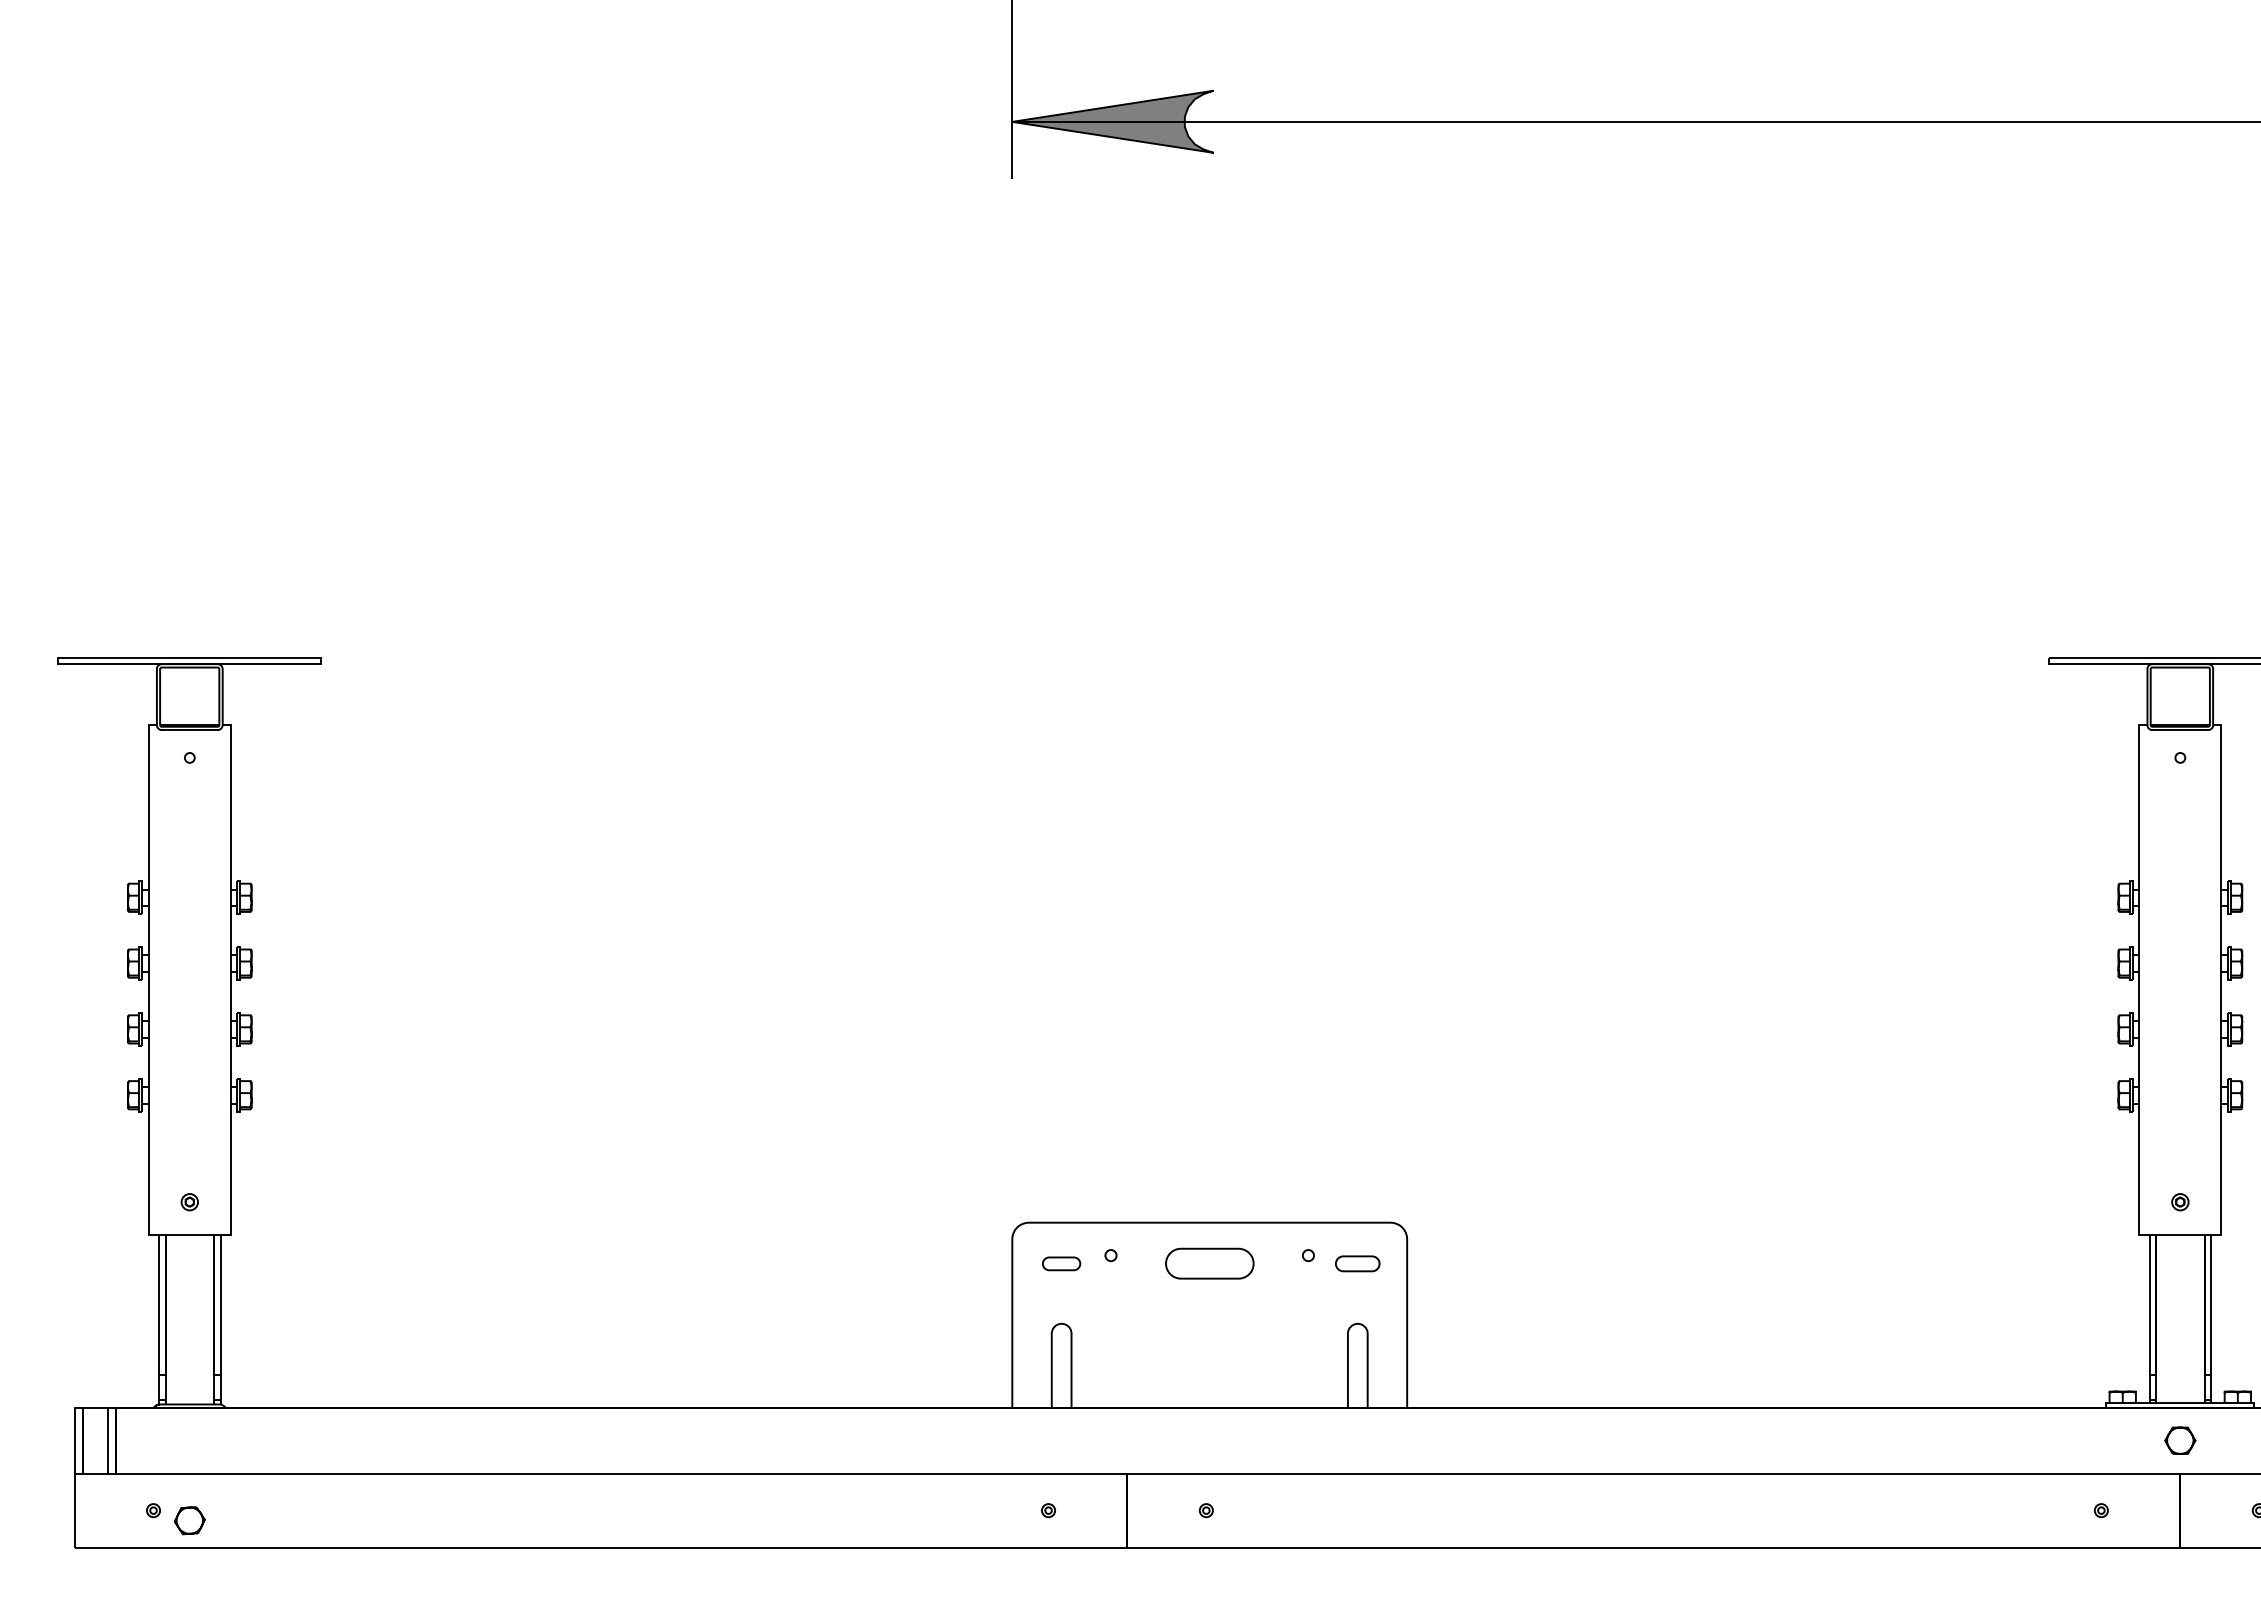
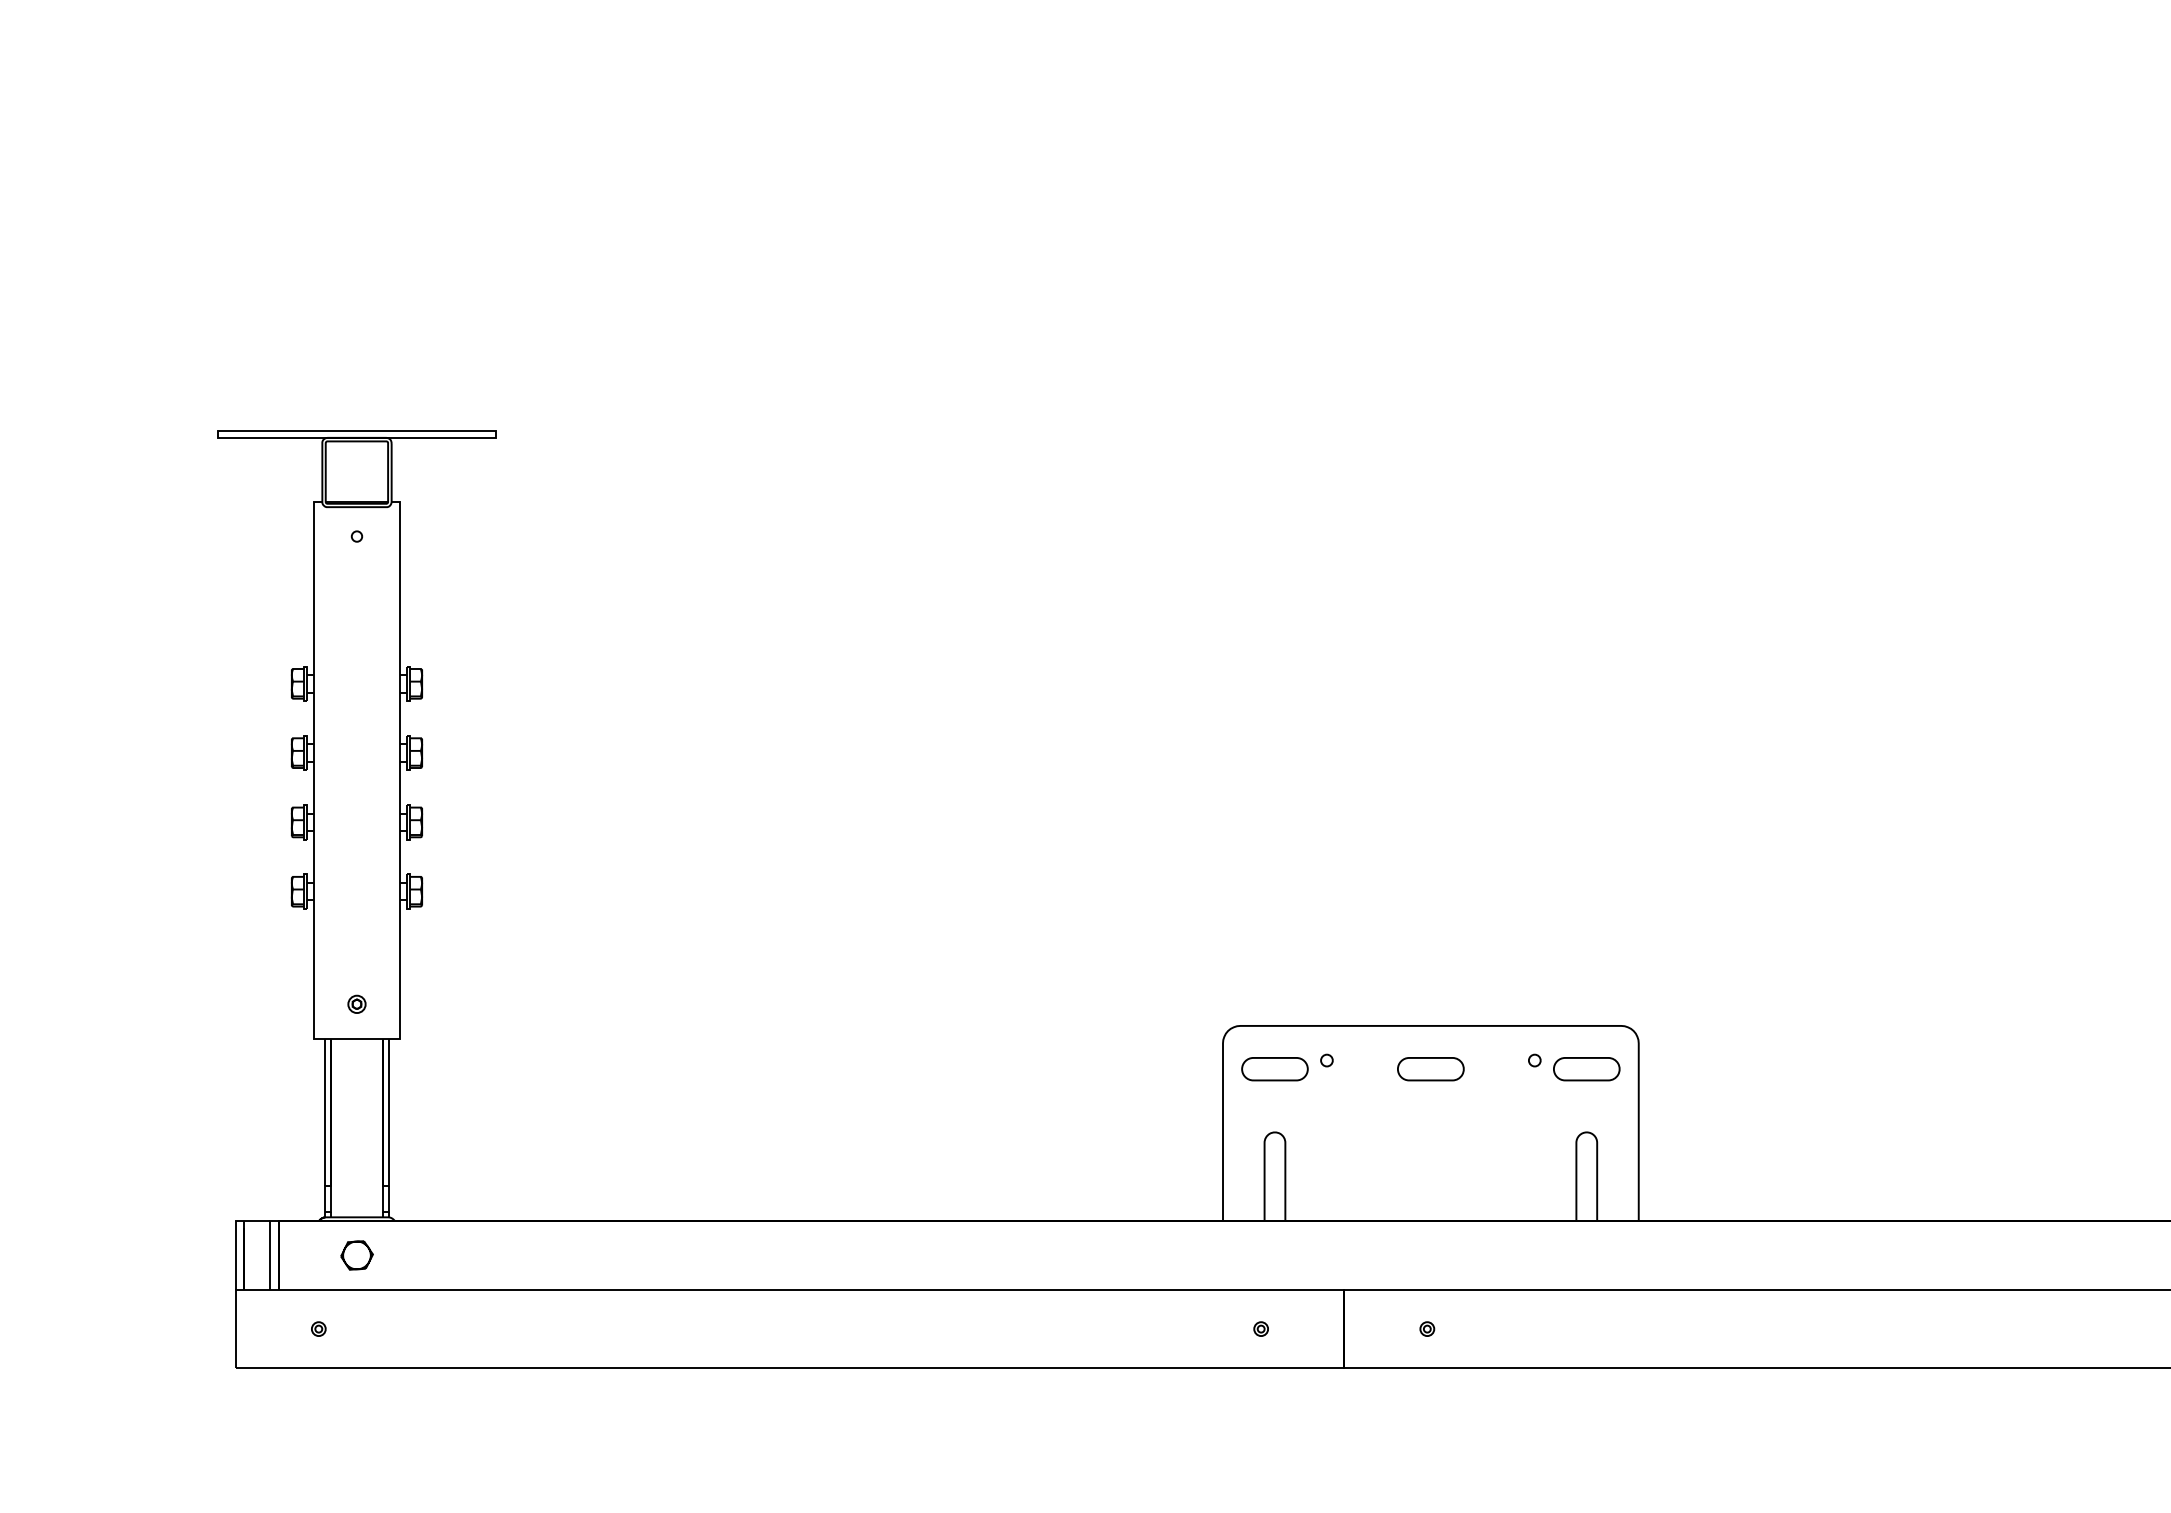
part: (1061, 1263) -> (1274, 1068), size x1.67
part: (1209, 1263) -> (1430, 1068), size x0.71
part: (1357, 1263) -> (1586, 1068), size x1.43
part: (189, 1520) -> (356, 1255), moved

